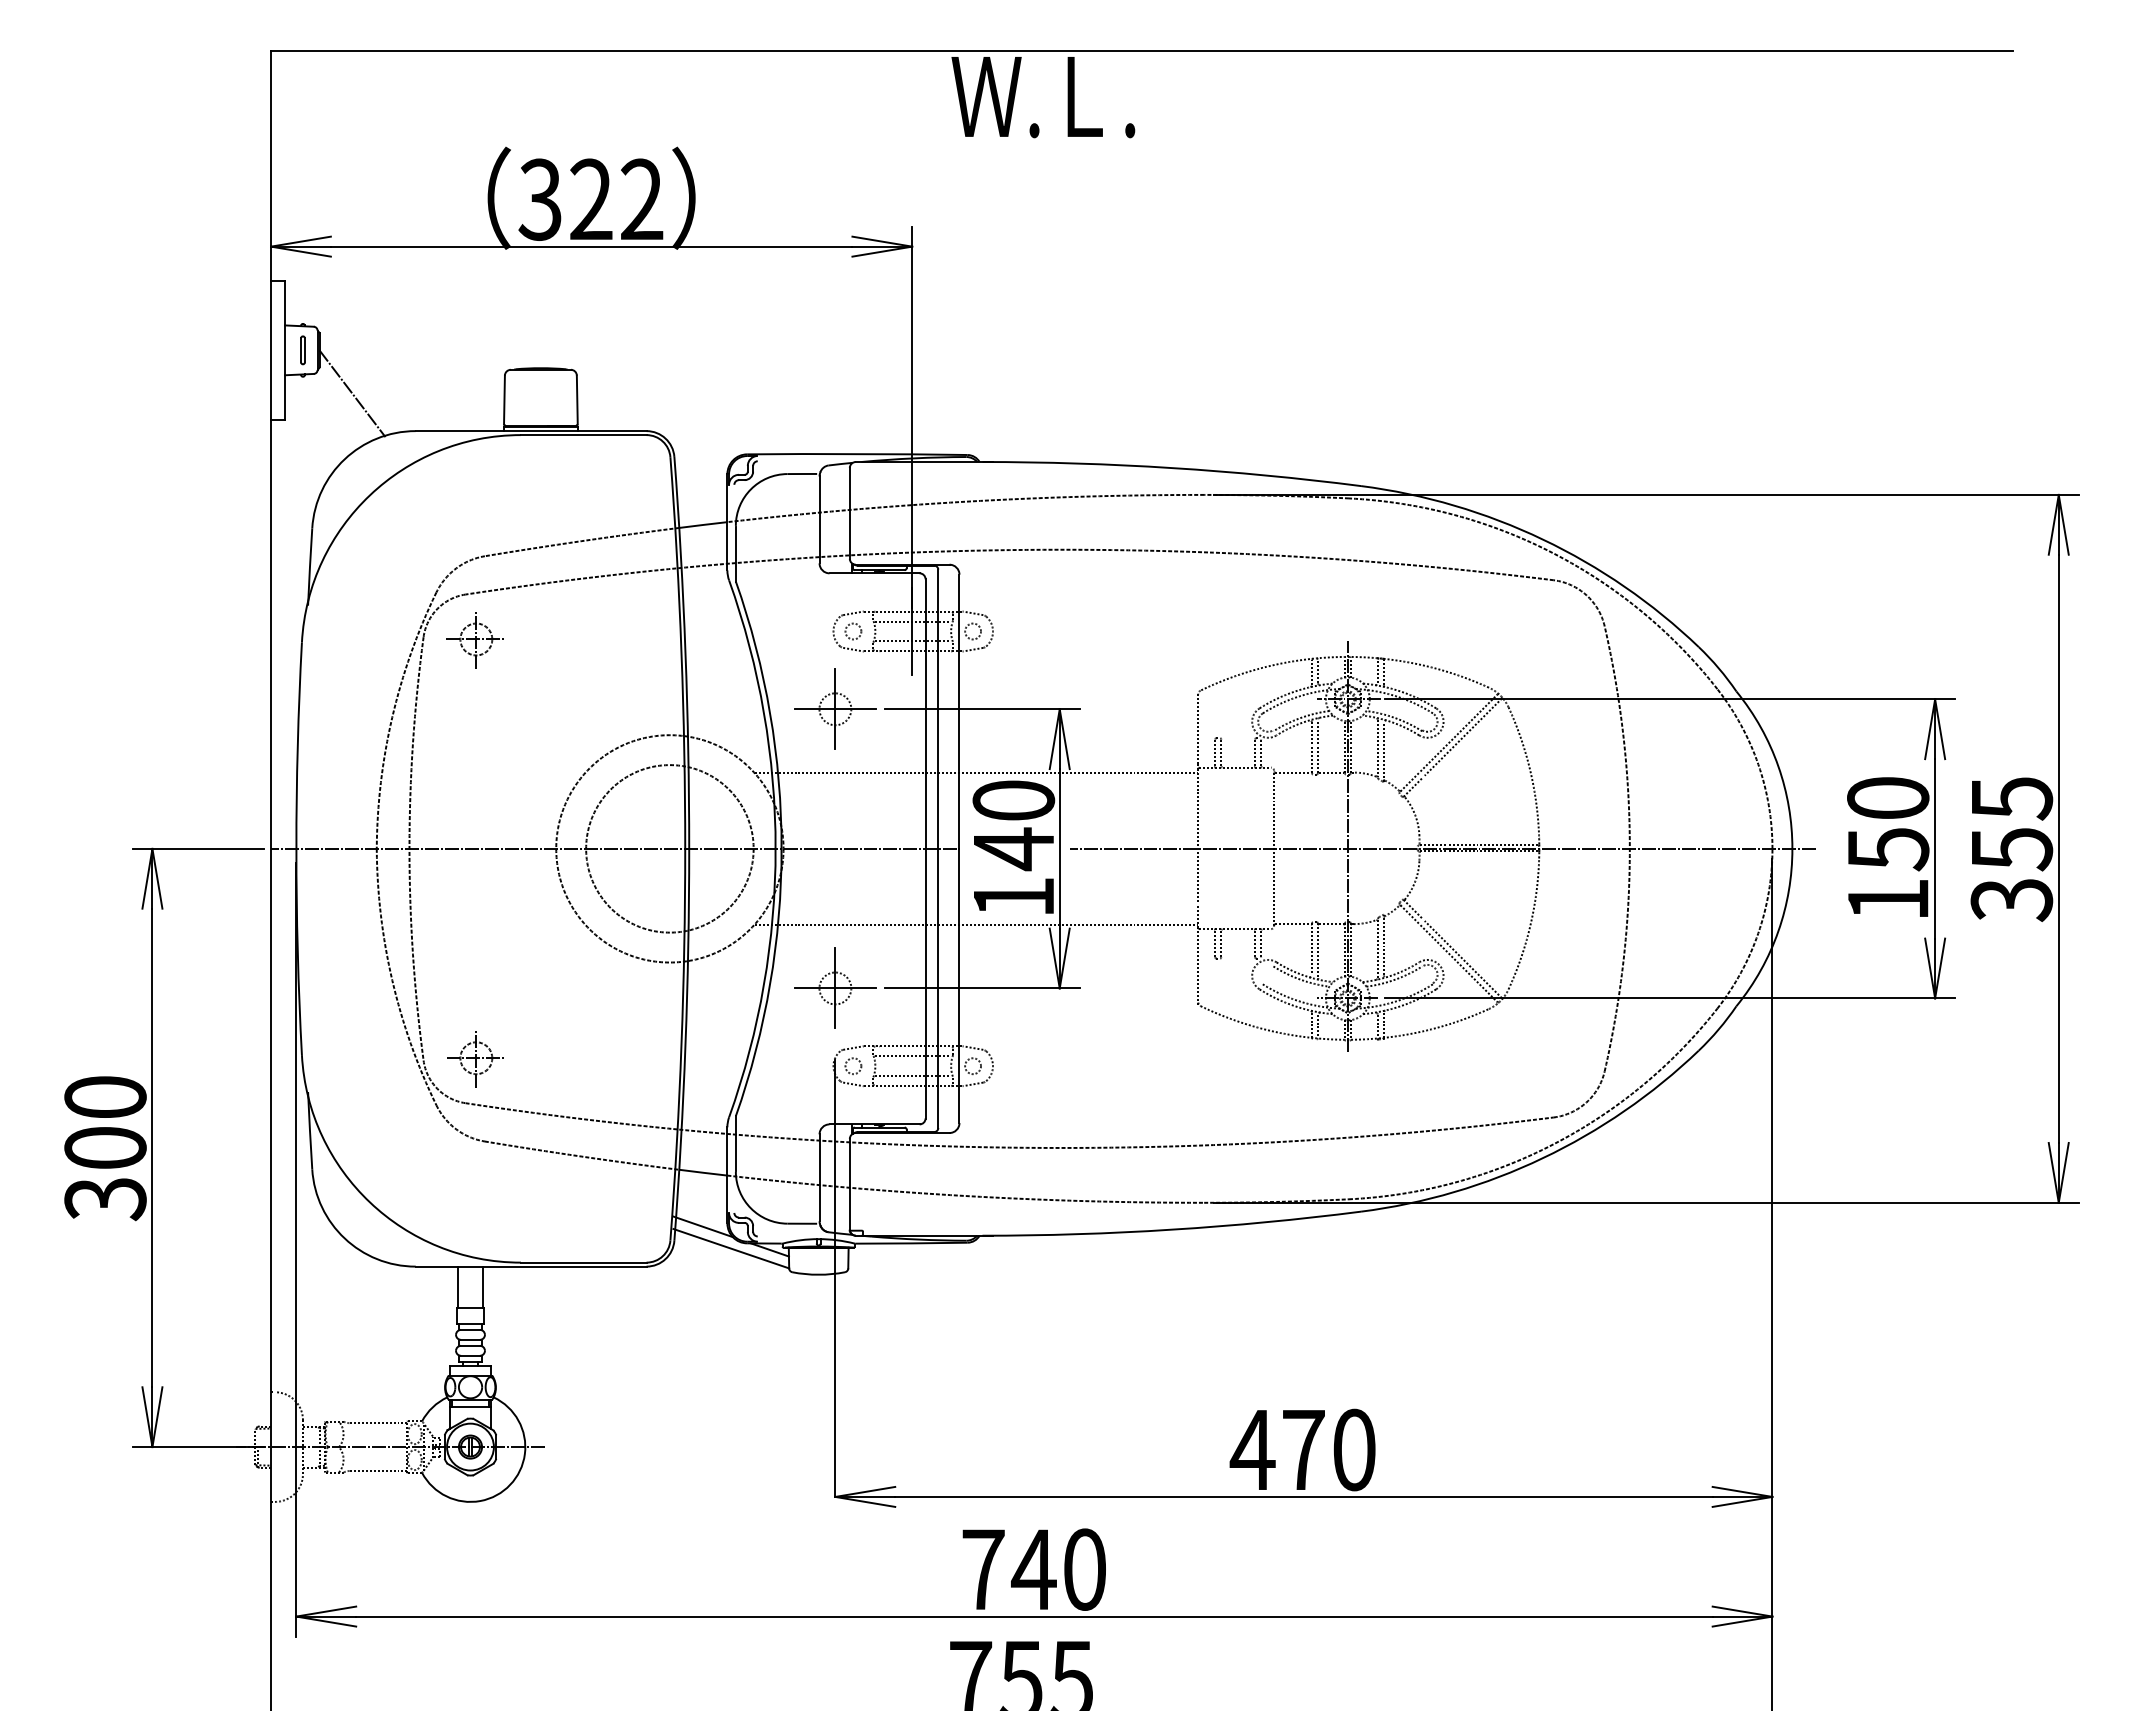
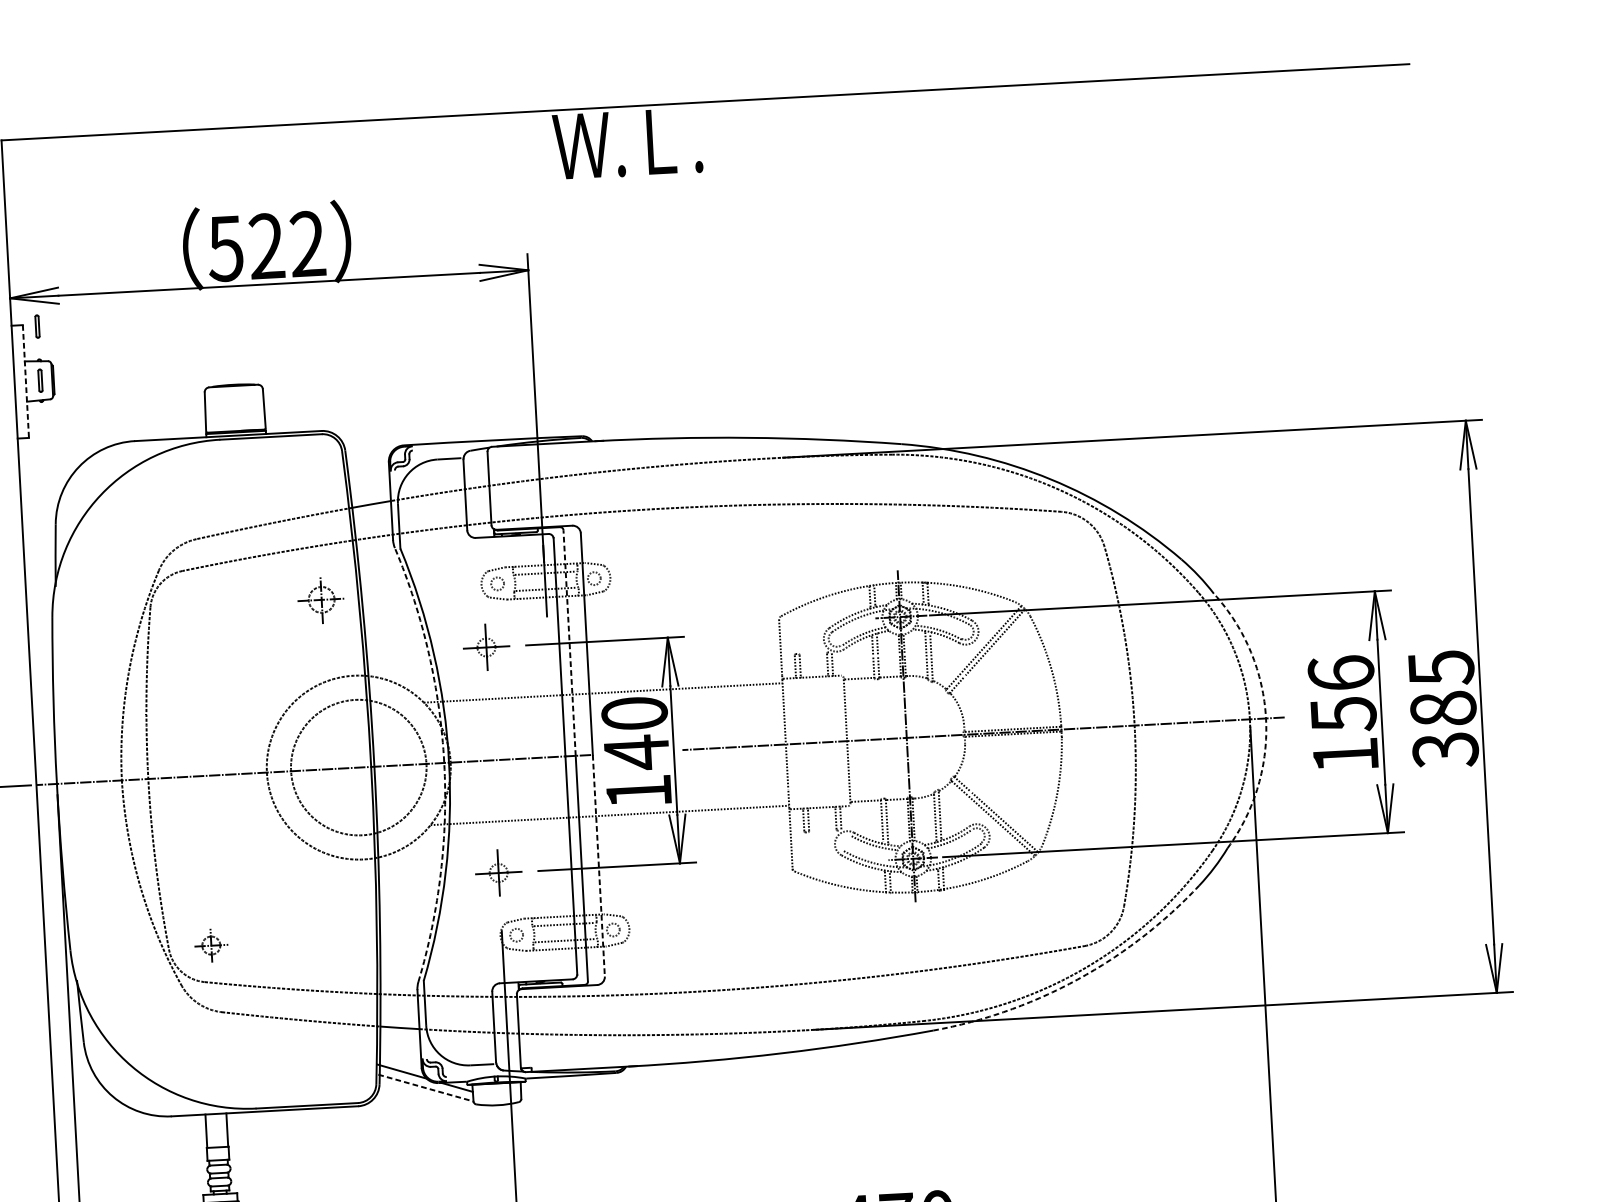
text: (539, 199) -> (224, 248), 322 -> 522
part: (302, 283) -> (37, 326), added
line: (285, 350) -> (26, 381), solid -> dashed
line: (352, 393) -> (82, 413), removed
part: (474, 640) -> (320, 600), moved
part: (835, 708) -> (486, 646), size x0.7
line: (938, 709) -> (569, 643), solid -> dashed
text: (1888, 797) -> (1341, 672), 150 -> 156
arc: (775, 848) -> (444, 762), solid -> dashed
arc: (1792, 848) -> (1266, 718), solid -> dashed
text: (2011, 849) -> (1443, 709), 355 -> 385
line: (959, 986) -> (598, 866), solid -> dashed
part: (835, 987) -> (498, 872), size x0.7
part: (475, 1059) -> (210, 946), size x0.7
arc: (1542, 1158) -> (1077, 979), solid -> dashed
line: (731, 1248) -> (426, 1087), solid -> dashed

